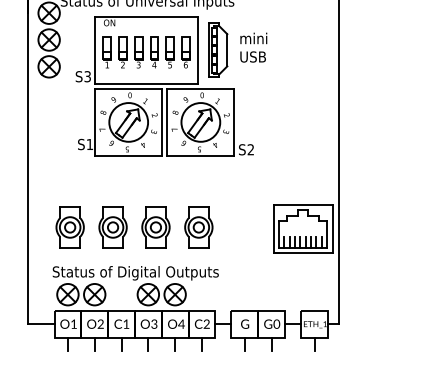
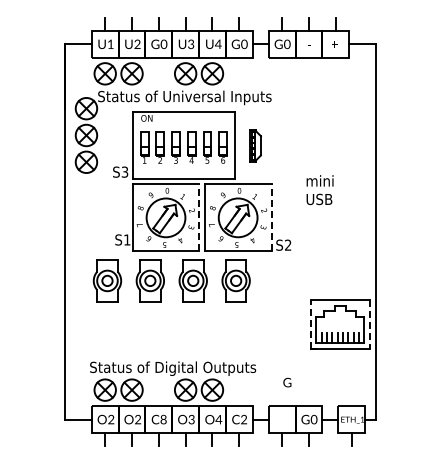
text: (253, 48) -> (319, 190), moved
part: (218, 50) -> (255, 145), size x0.6
line: (162, 122) -> (199, 217), solid -> dashed
line: (234, 122) -> (271, 217), solid -> dashed
part: (127, 227) -> (164, 280), moved
line: (273, 229) -> (310, 324), solid -> dashed
line: (332, 230) -> (369, 325), solid -> dashed
text: (74, 324) -> (111, 419), O1 -> O2
text: (126, 324) -> (163, 419), C1 -> C8
text: (245, 324) -> (287, 382), moved

